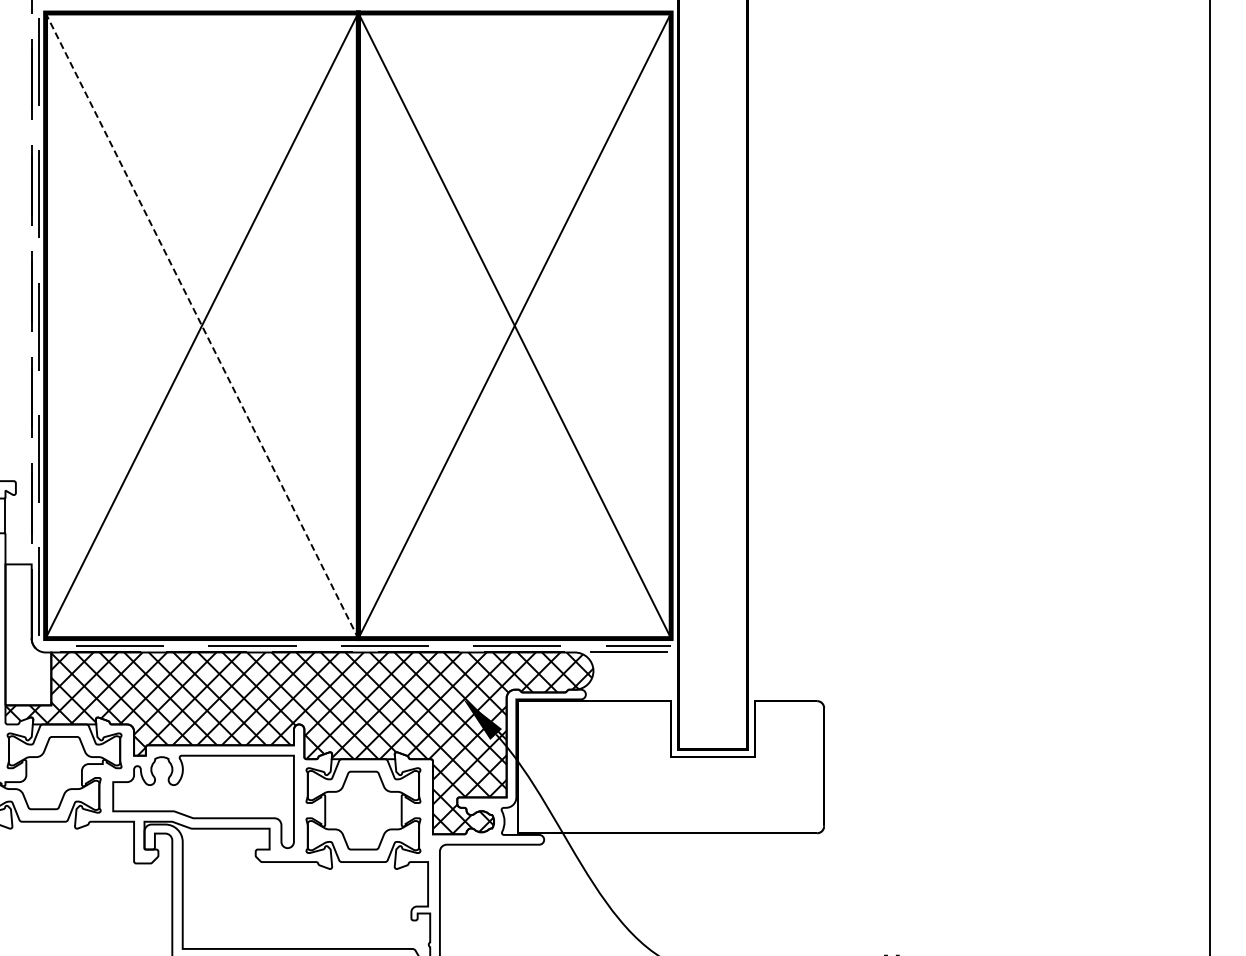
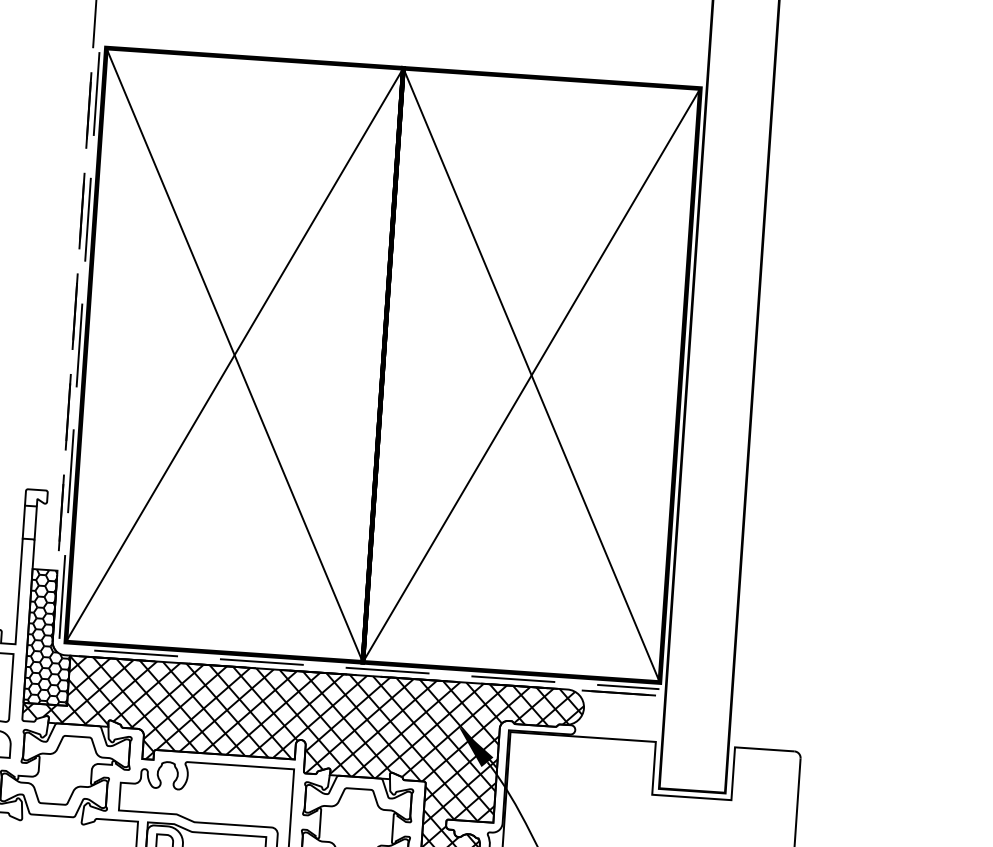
line: (201, 325) -> (234, 354), dashed -> solid
hatch: (28, 634) -> (49, 637), added

